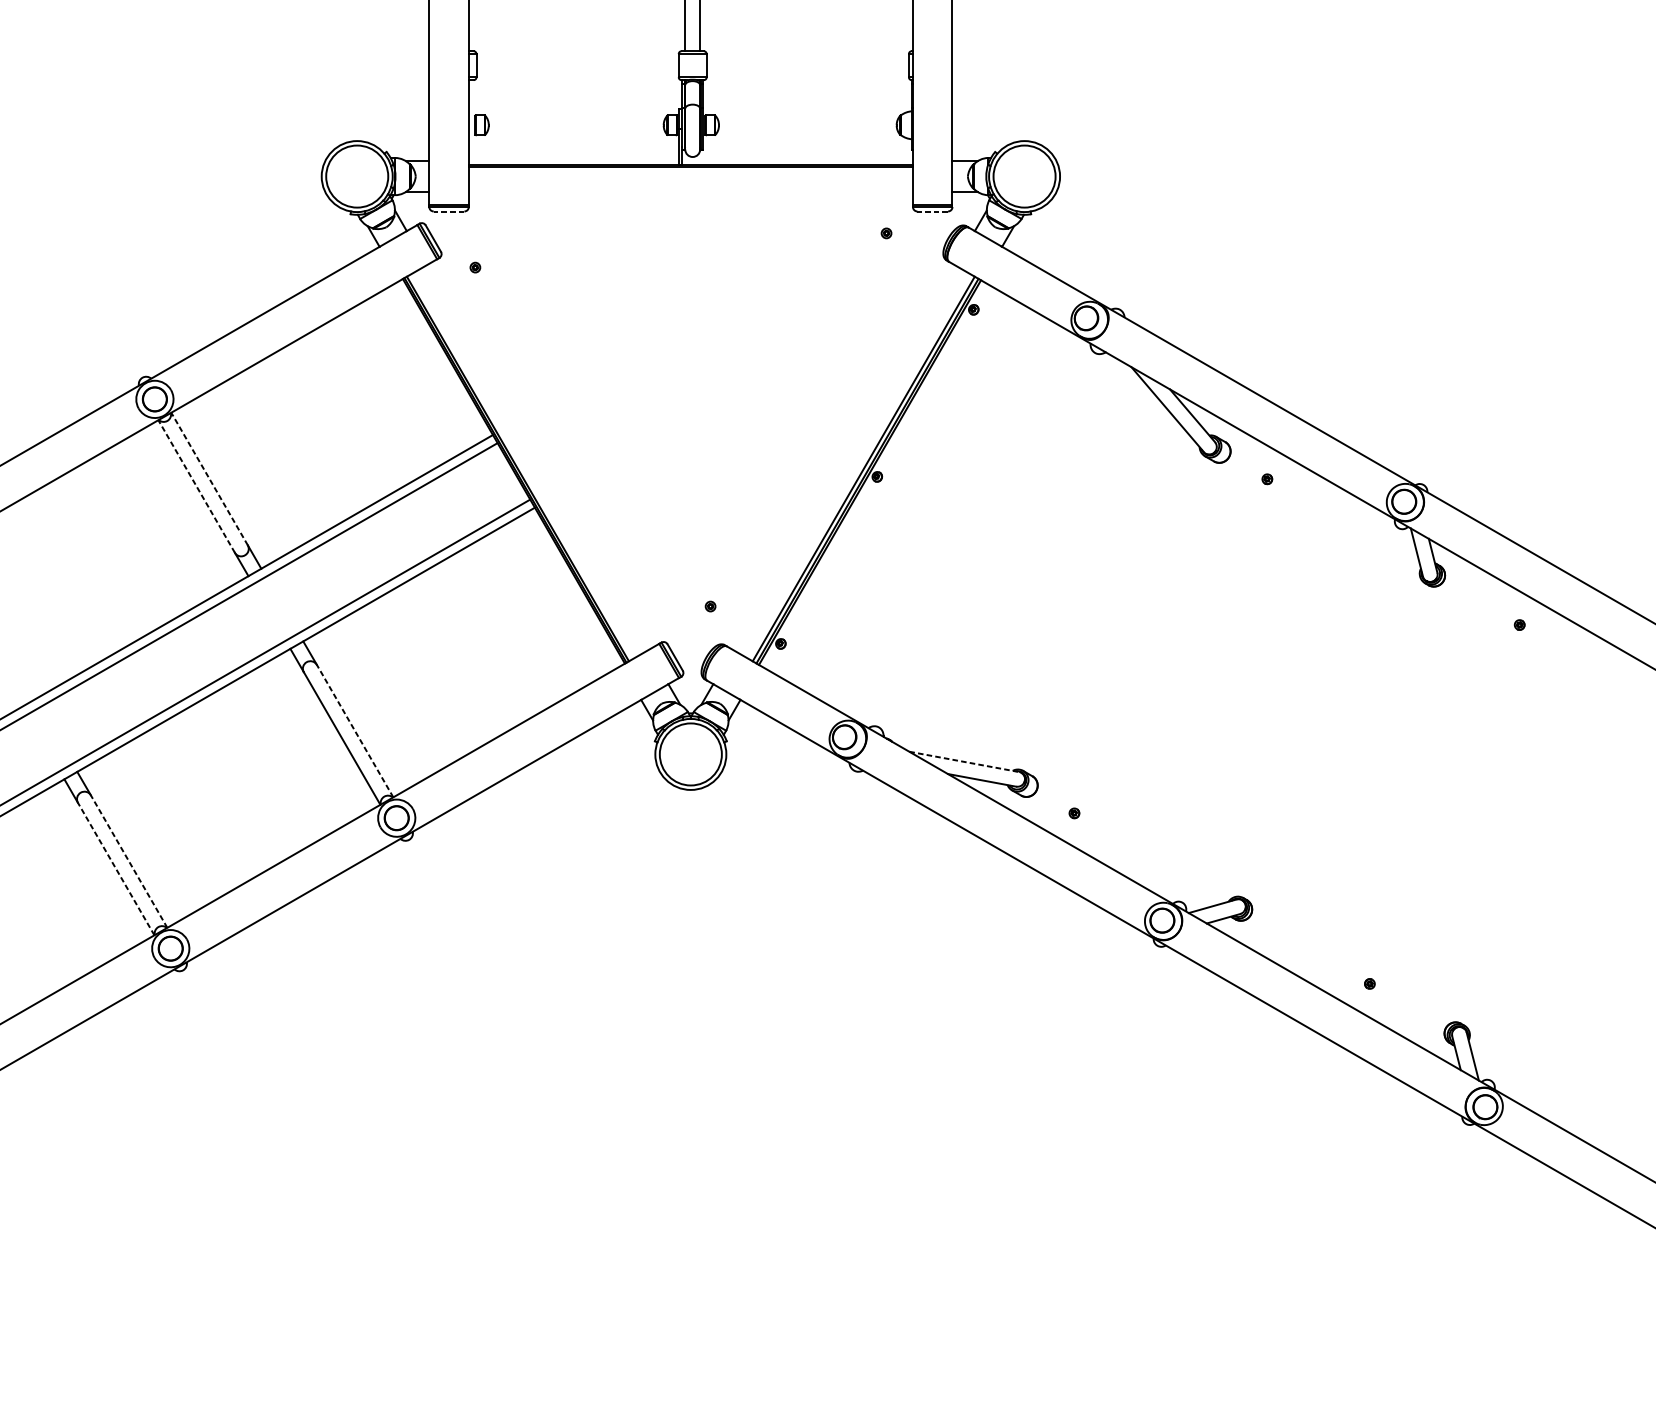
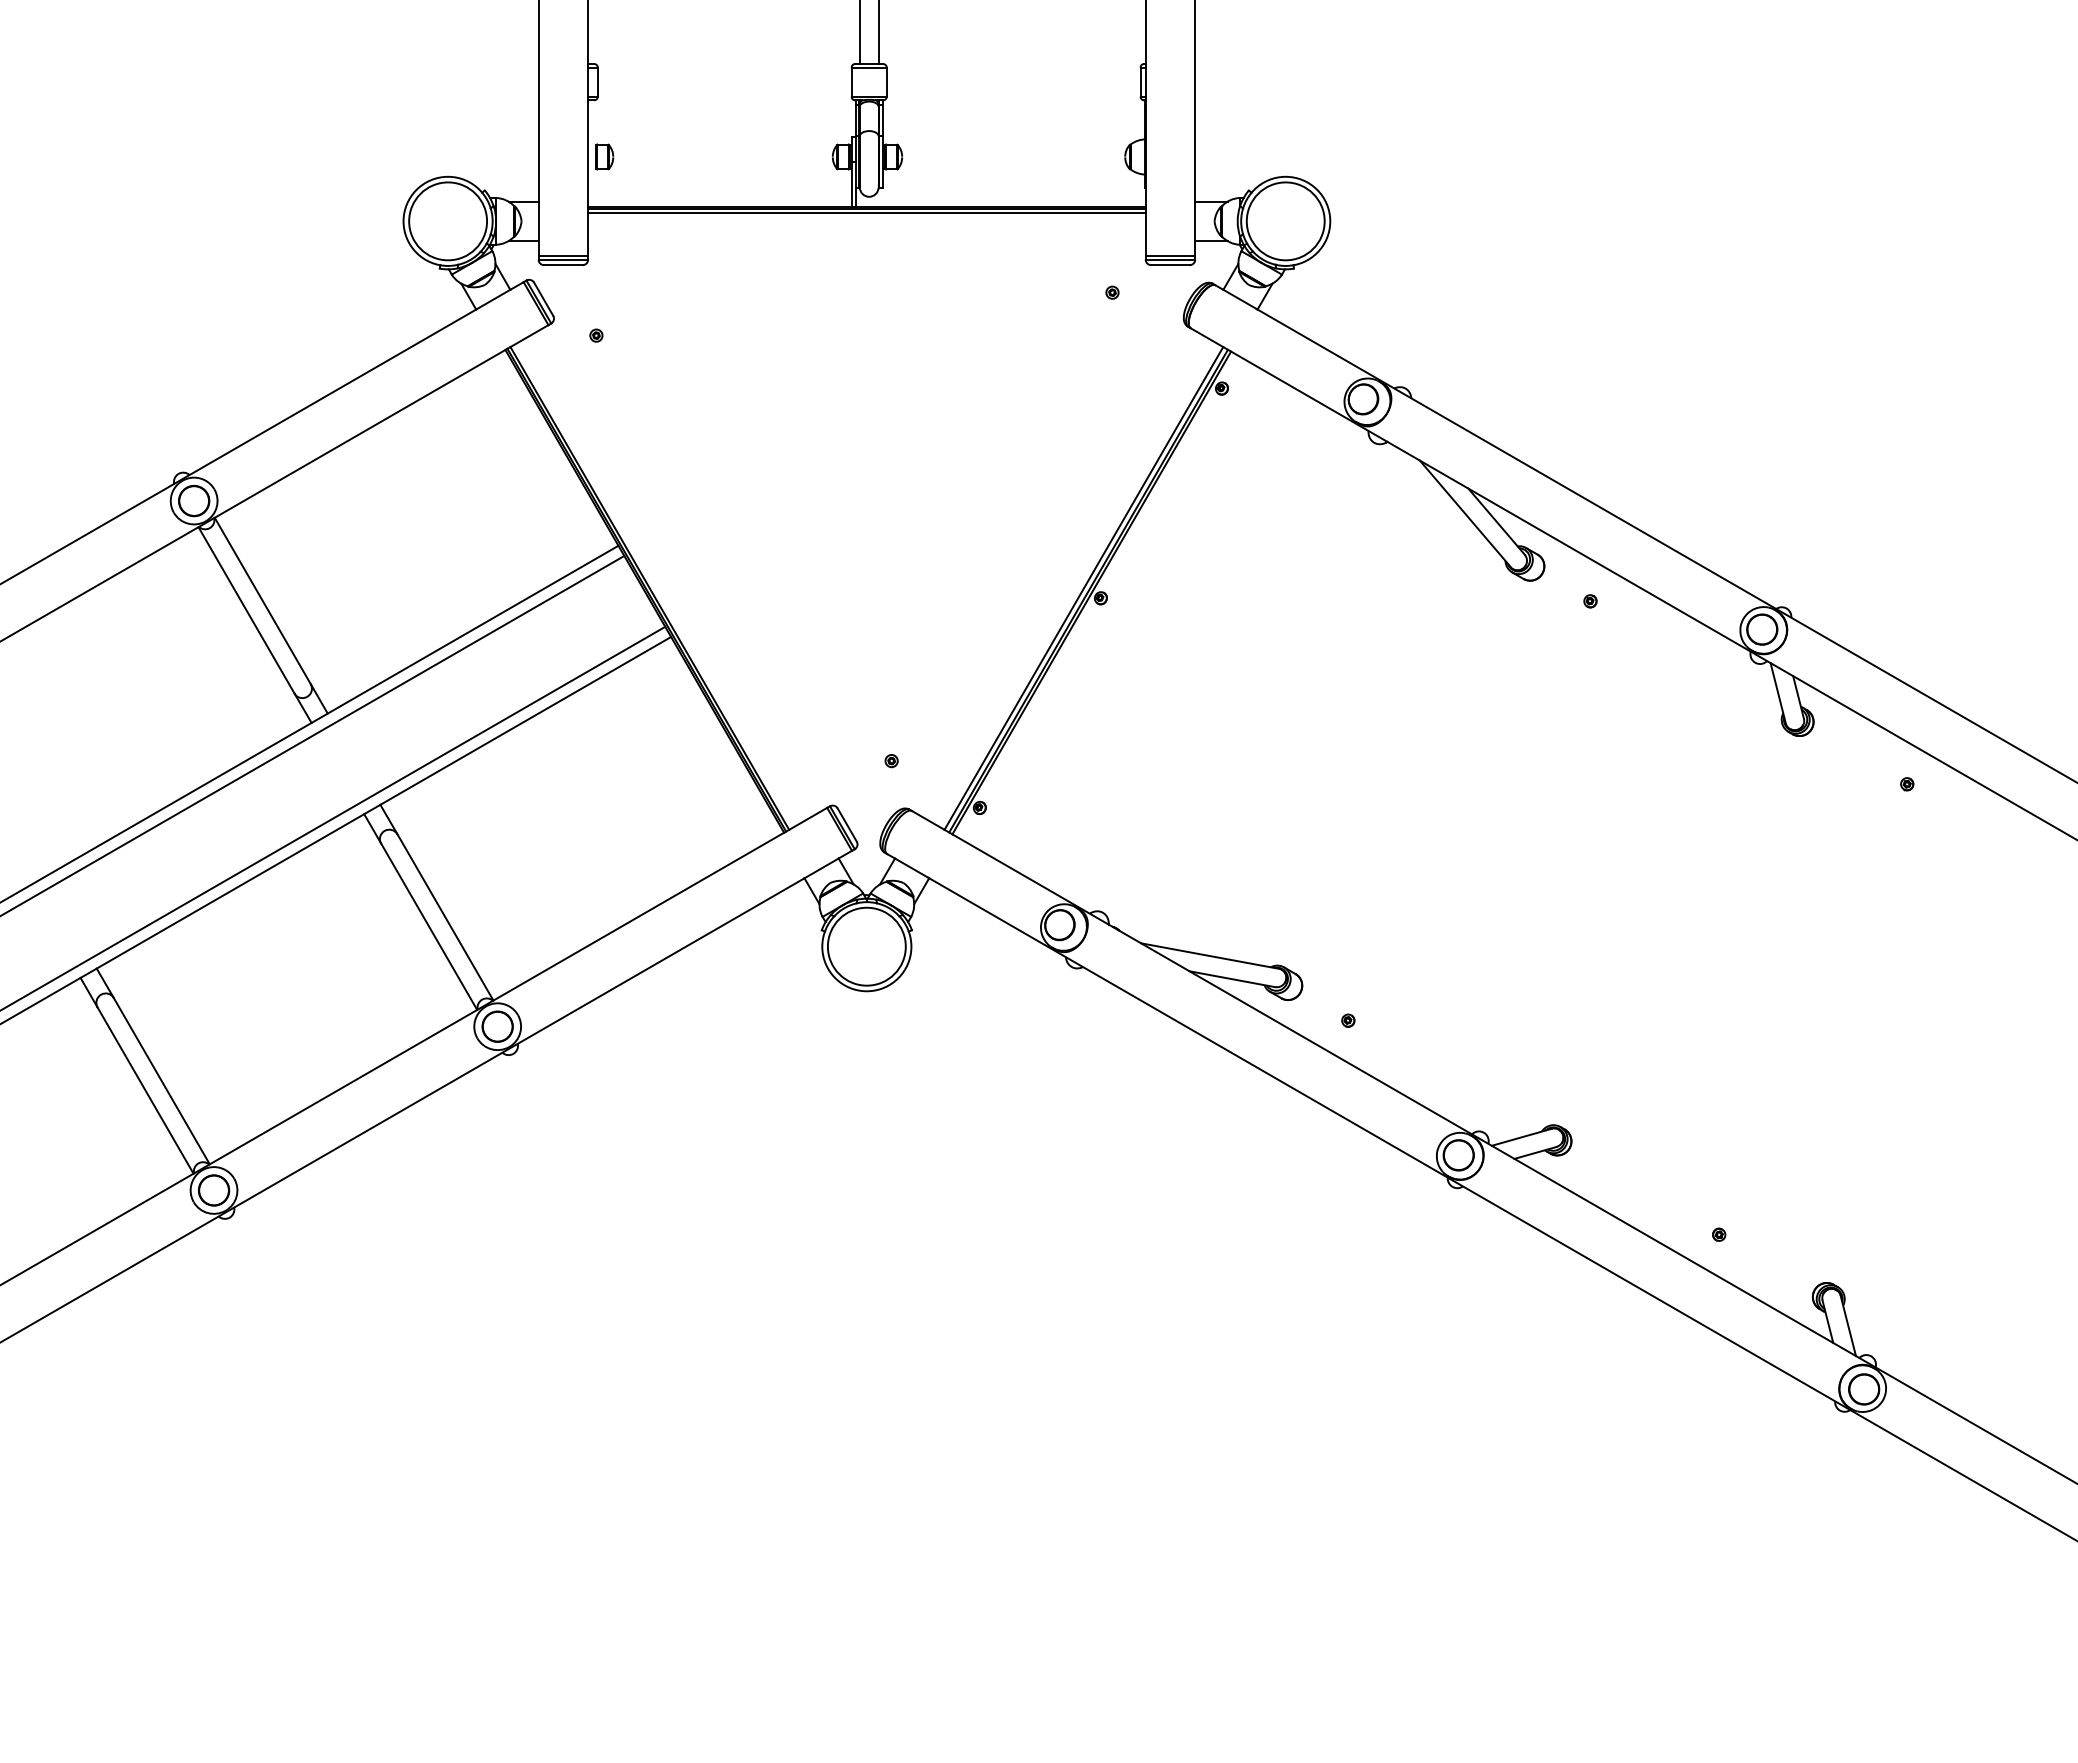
line: (690, 169) -> (866, 212), added
line: (448, 211) -> (562, 265), dashed -> solid
line: (931, 211) -> (1169, 265), dashed -> solid
line: (209, 478) -> (262, 600), dashed -> solid
line: (196, 486) -> (246, 610), dashed -> solid
line: (355, 730) -> (445, 916), dashed -> solid
line: (964, 762) -> (1210, 956), dashed -> solid
line: (128, 861) -> (161, 1080), dashed -> solid
line: (116, 869) -> (145, 1090), dashed -> solid

